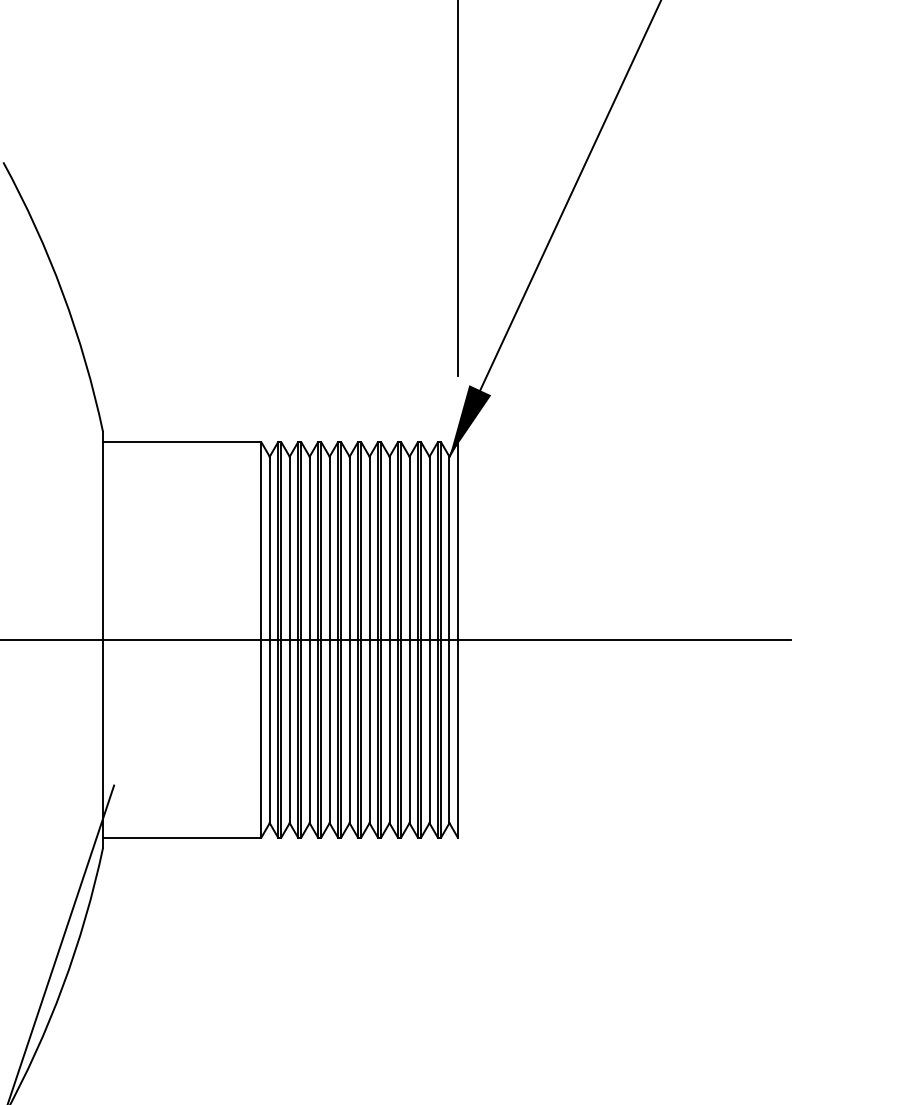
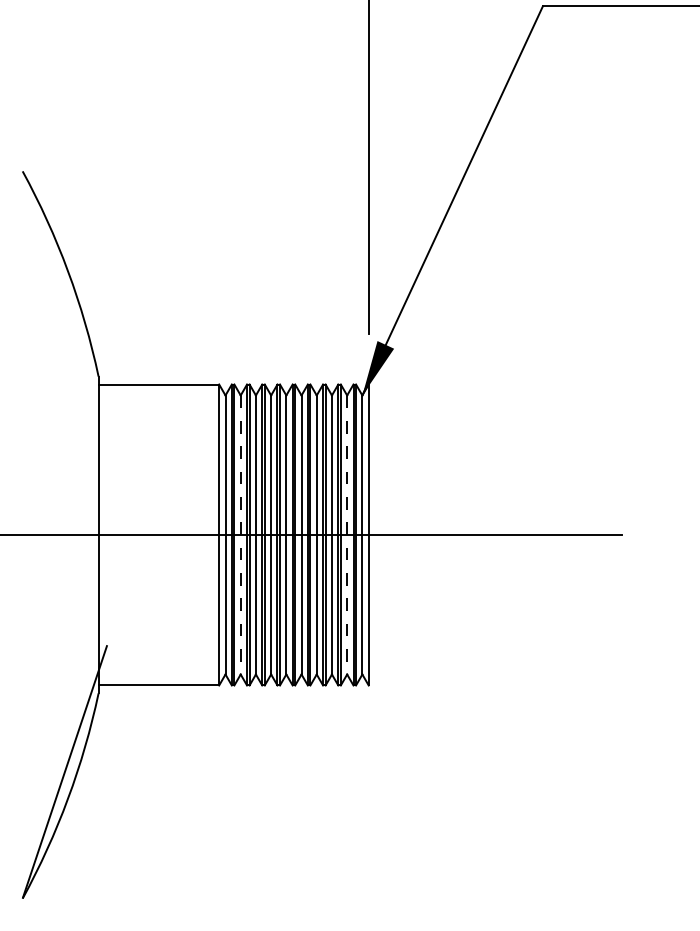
line: (289, 639) -> (240, 534), solid -> dashed
line: (429, 639) -> (347, 534), solid -> dashed

